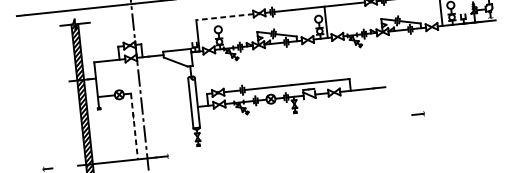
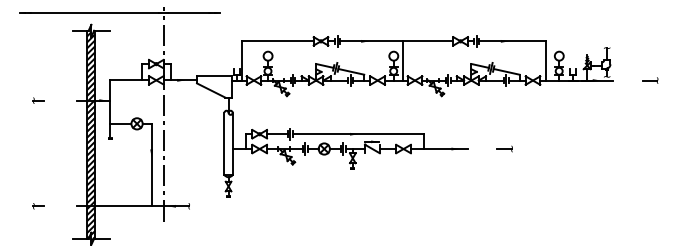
line: (224, 17) -> (277, 41), dashed -> solid
part: (38, 84) -> (38, 100), added
part: (418, 114) -> (504, 148), moved
line: (134, 126) -> (151, 165), dashed -> solid

